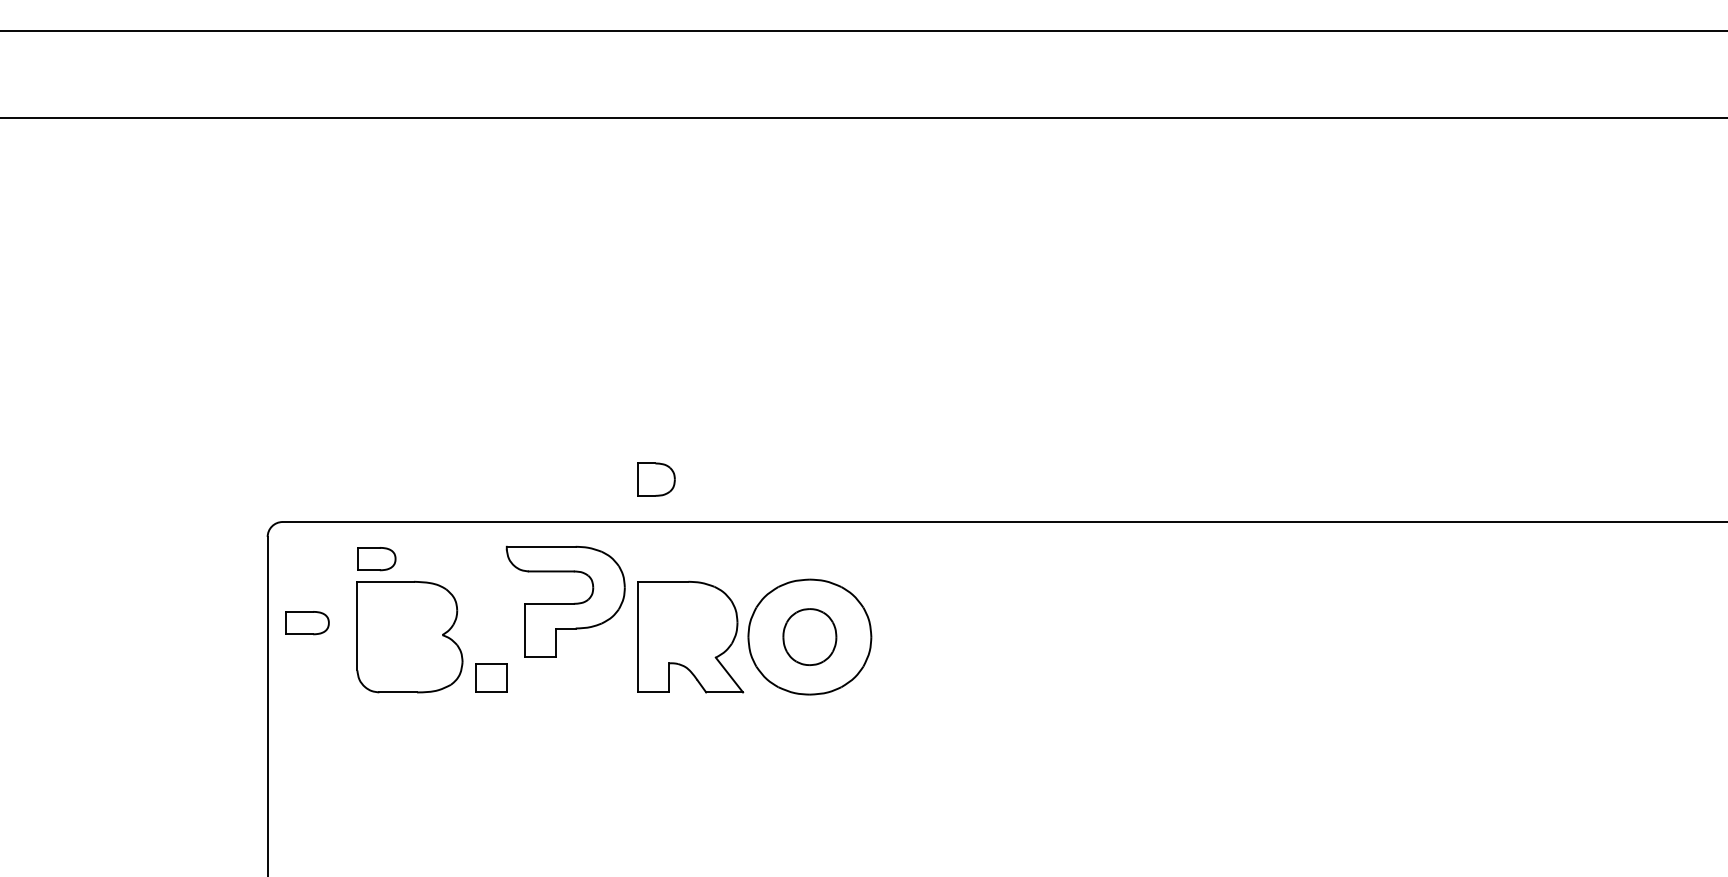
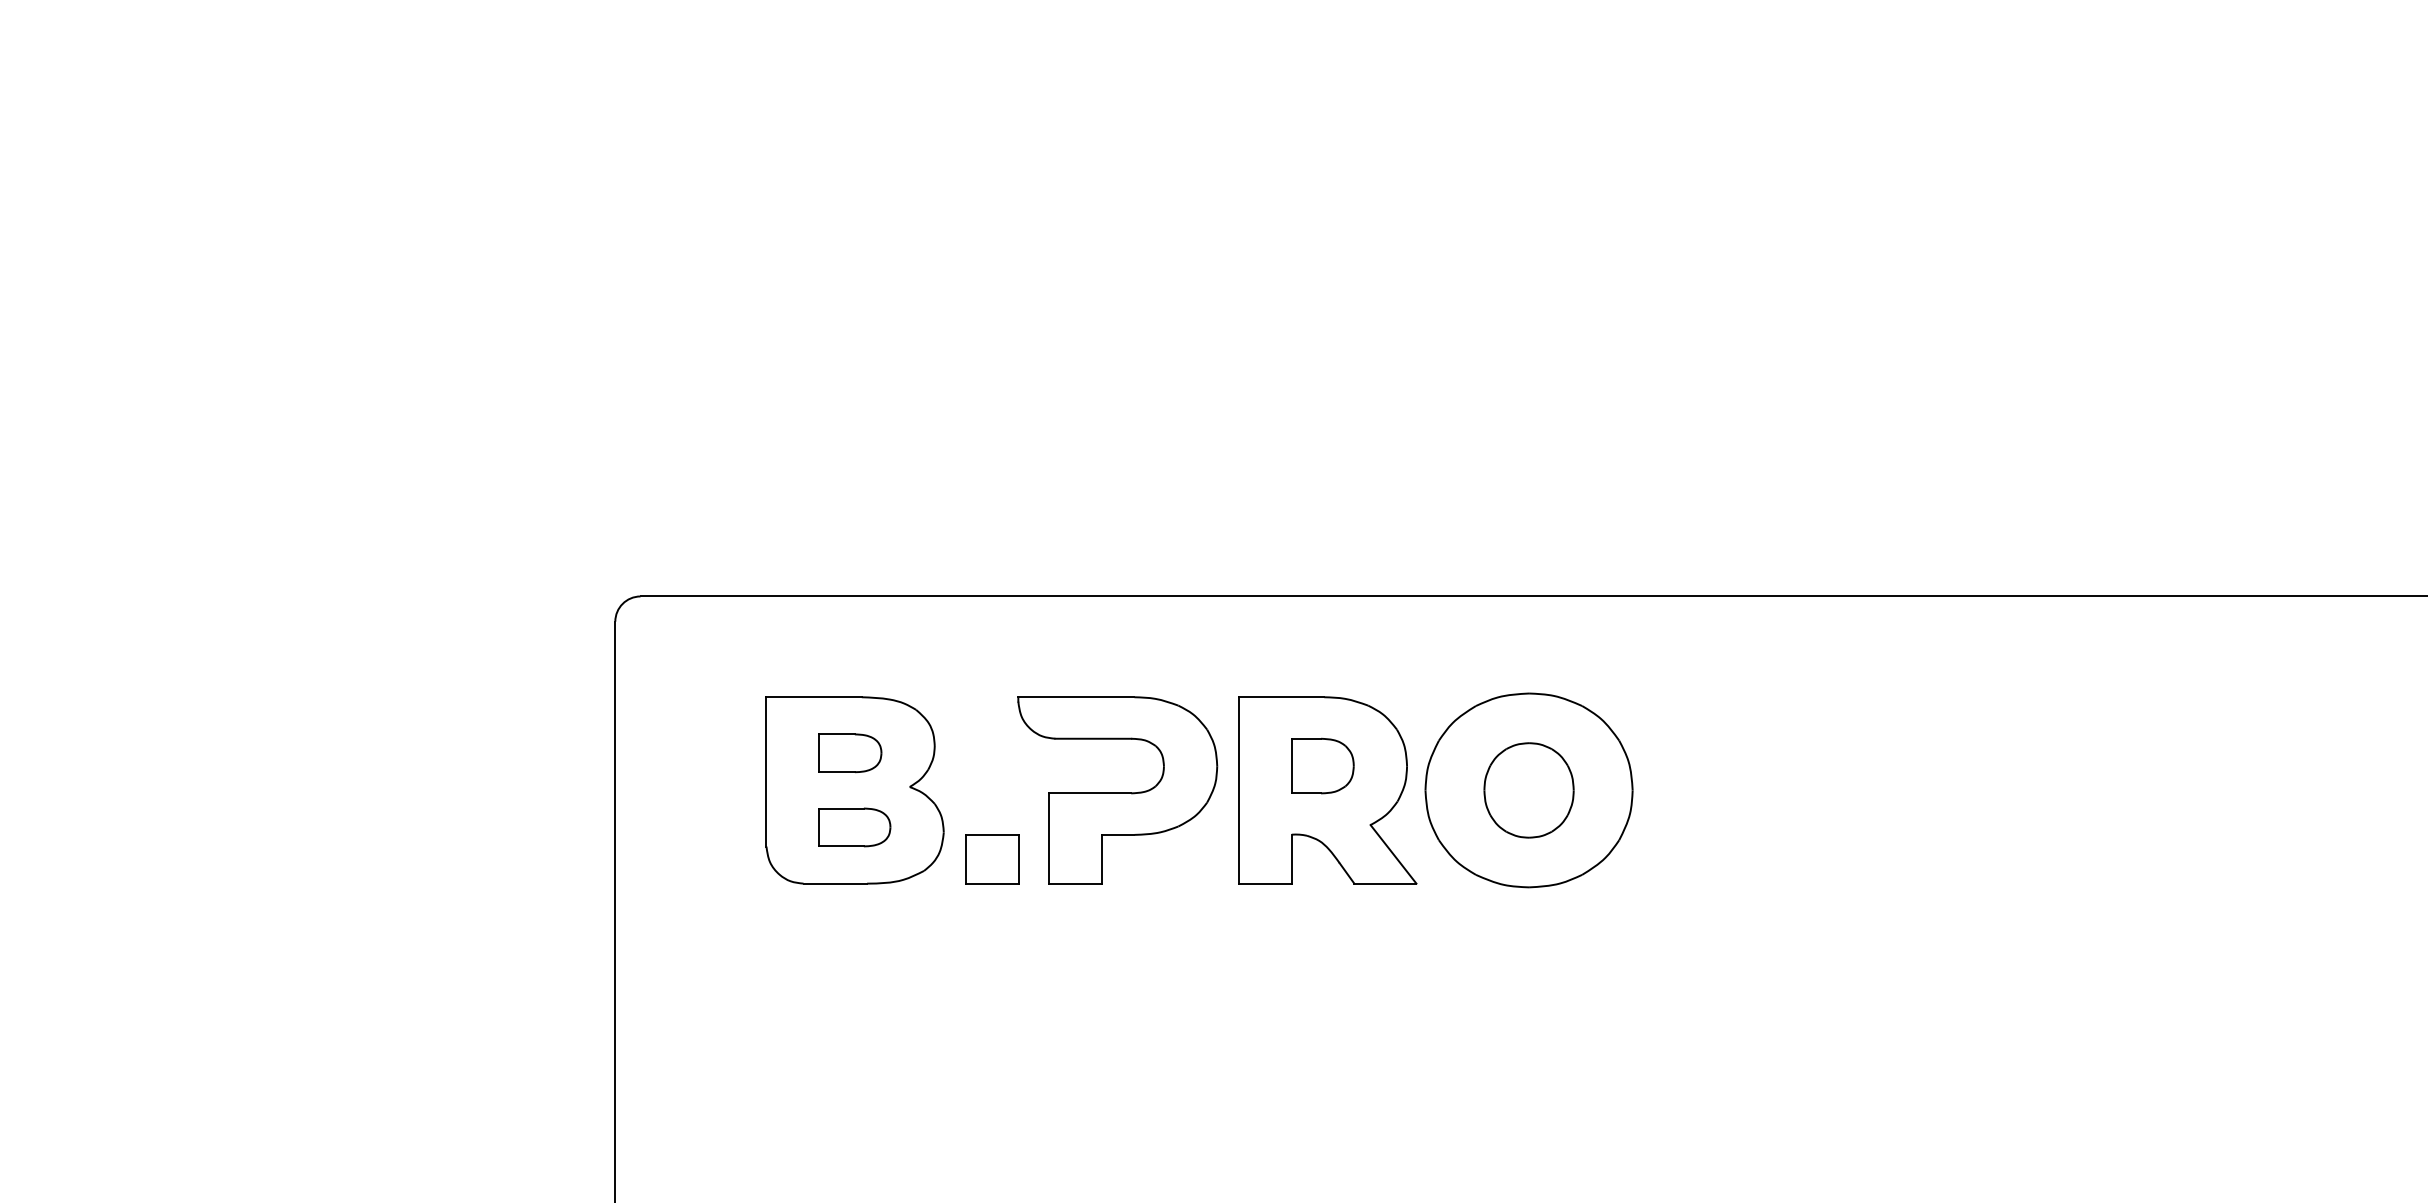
part: (656, 479) -> (1322, 765), moved
part: (376, 559) -> (849, 754), moved
part: (565, 601) -> (1117, 789), moved
part: (307, 623) -> (854, 828), moved

